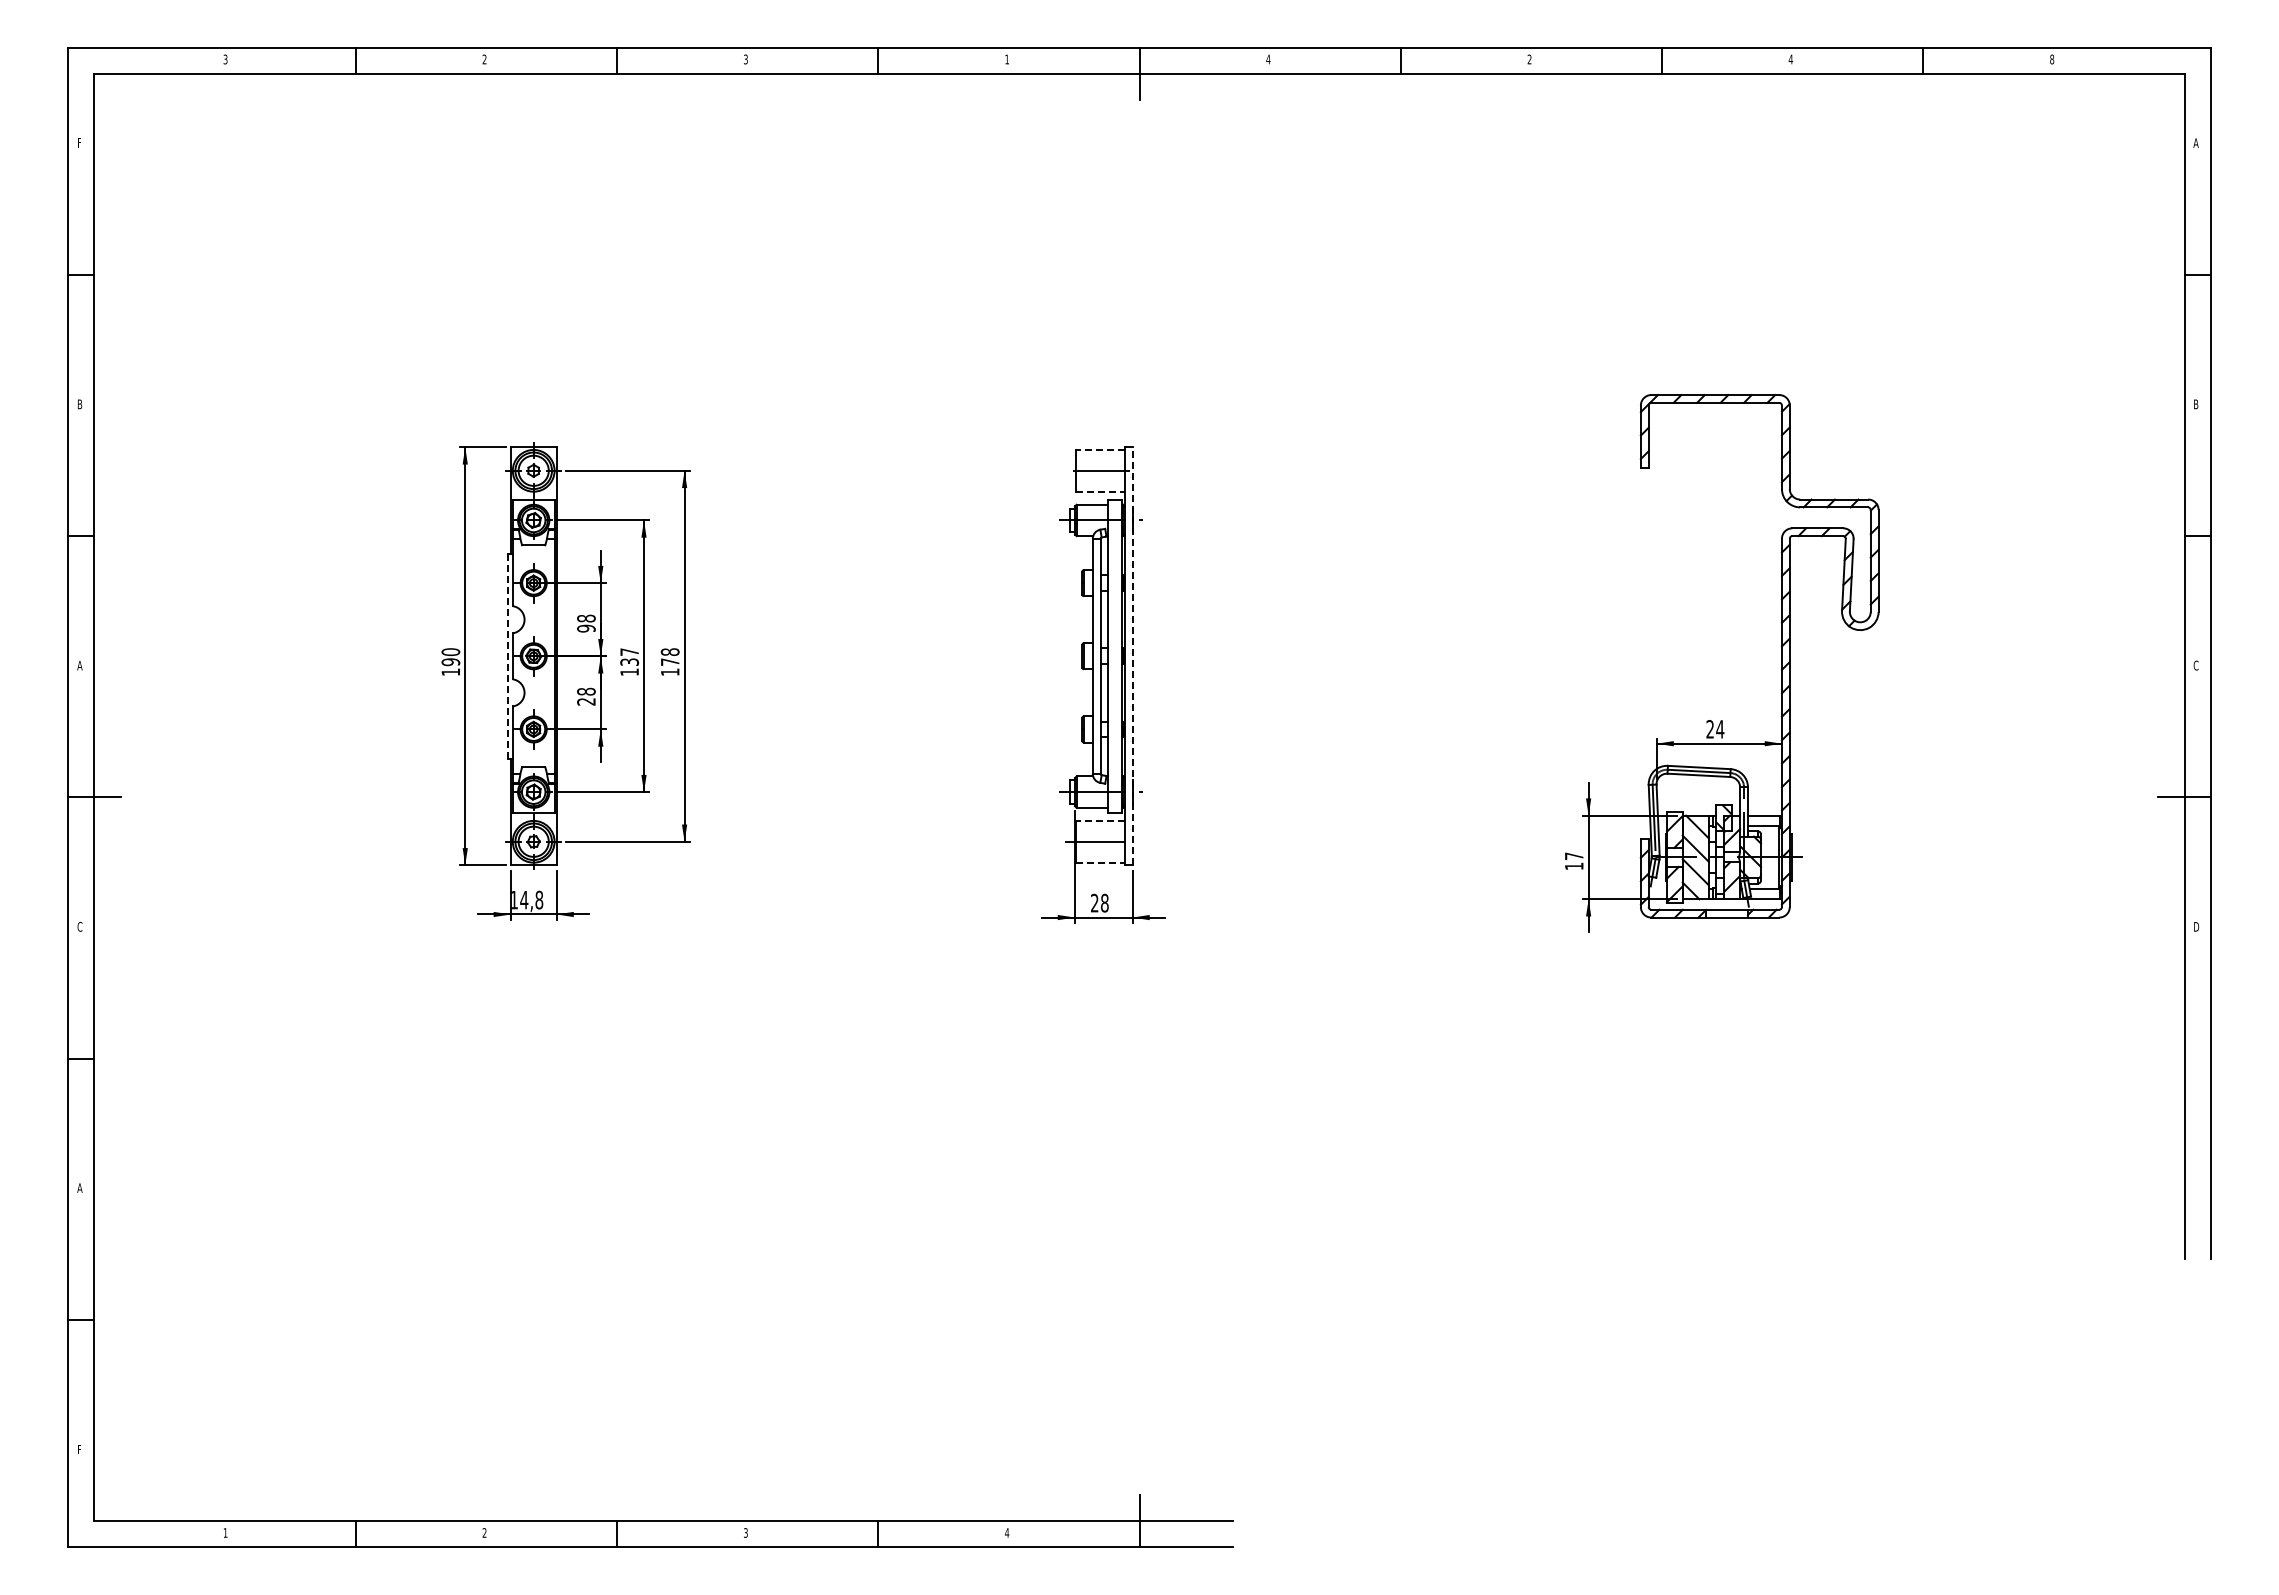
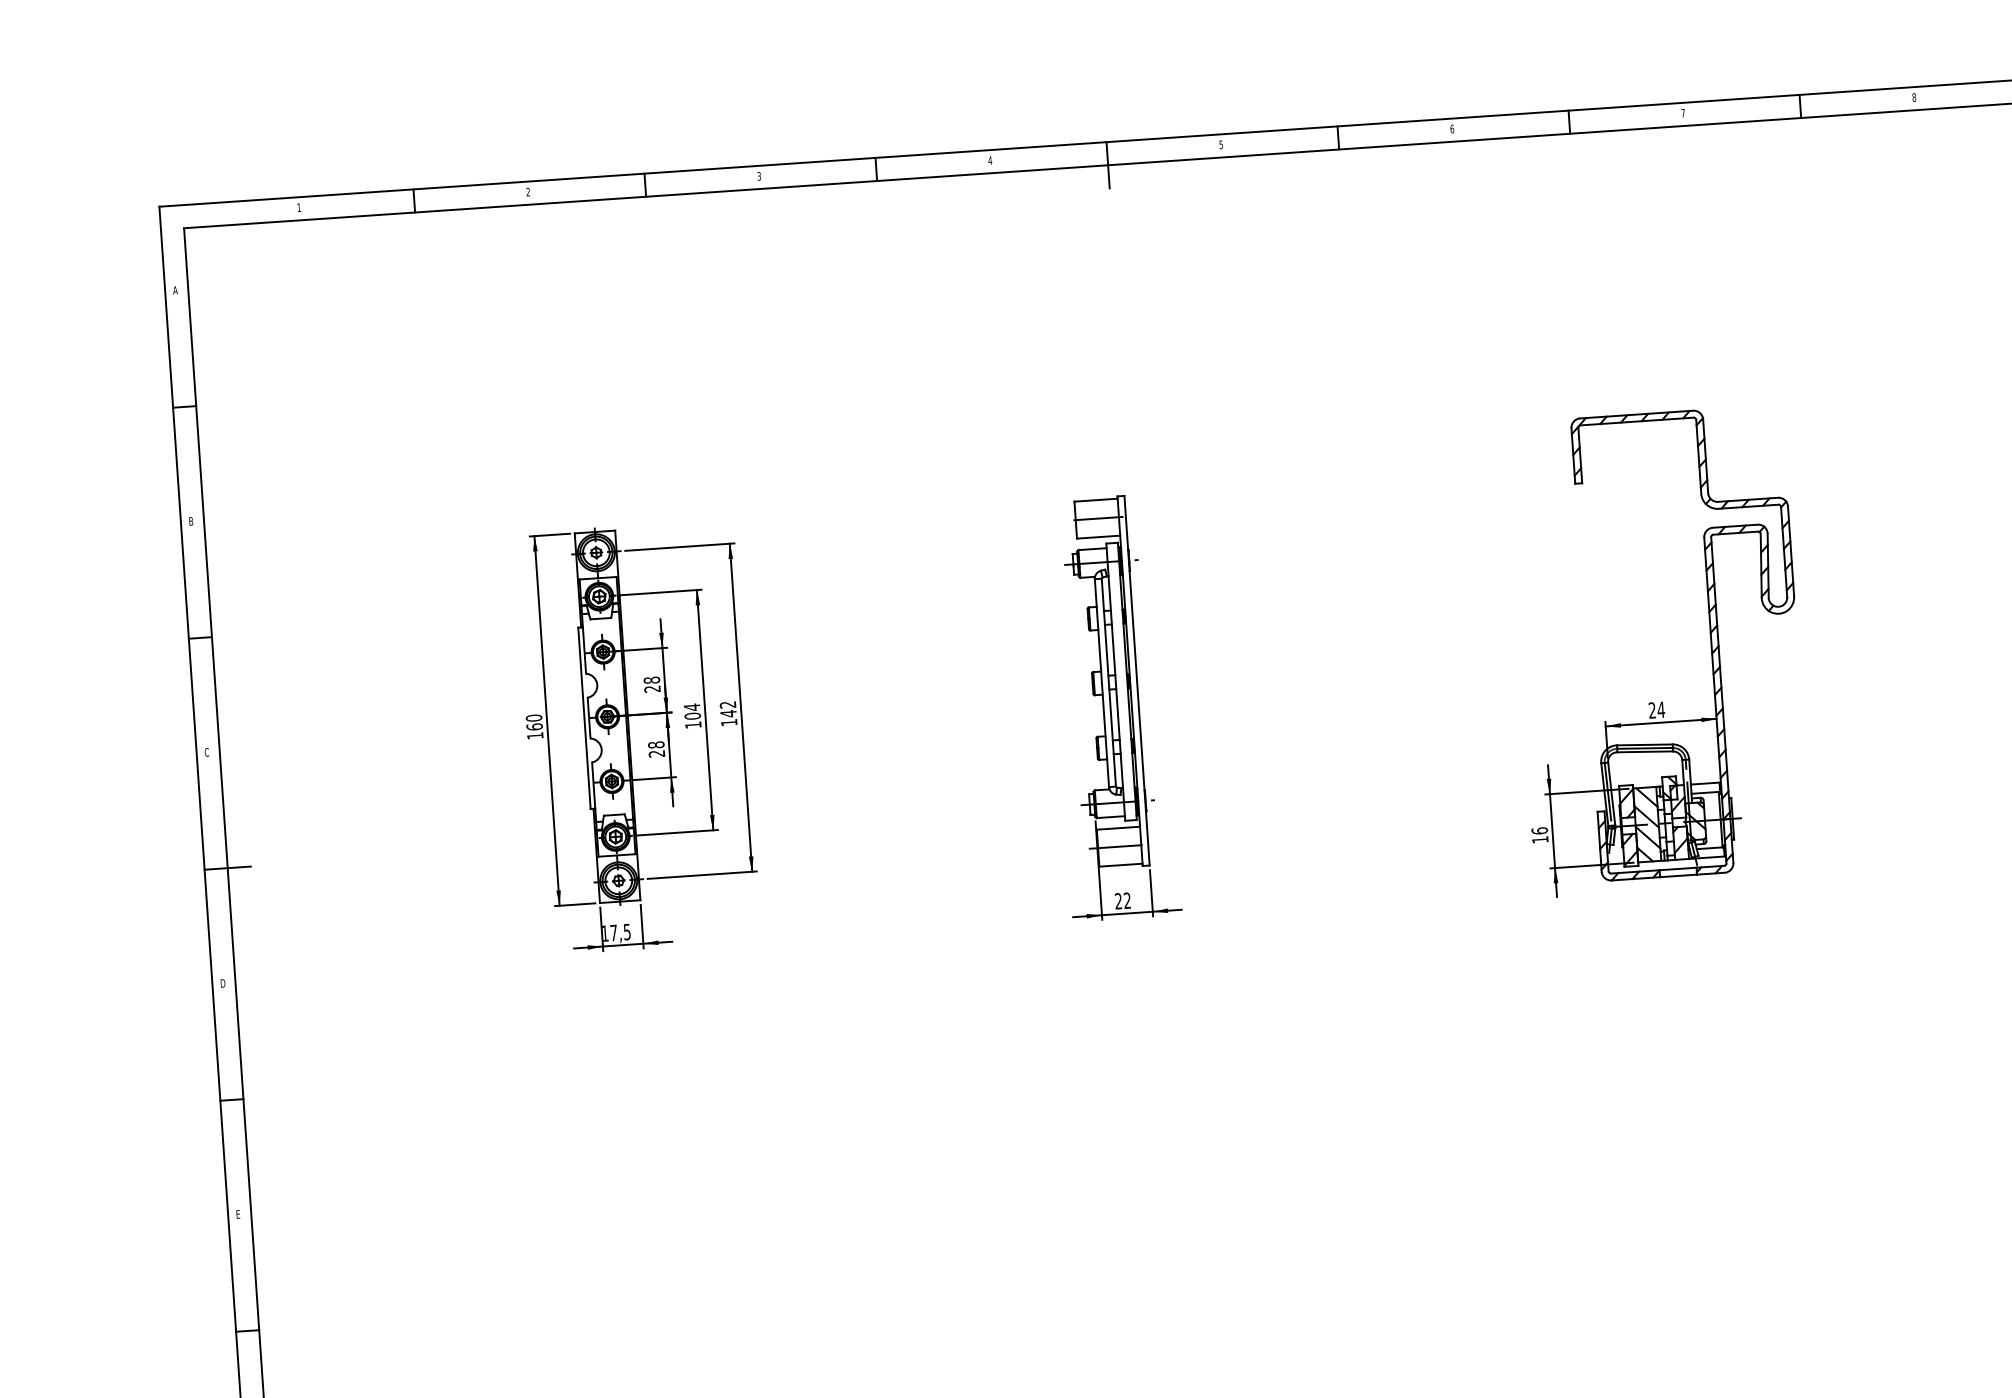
text: (225, 59) -> (299, 207), 3 -> 1
text: (1007, 59) -> (990, 160), 1 -> 4
text: (1268, 59) -> (1221, 144), 4 -> 5
text: (1529, 59) -> (1452, 129), 2 -> 6
text: (1790, 59) -> (1682, 113), 4 -> 7
text: (79, 142) -> (174, 289), F -> A
line: (1099, 449) -> (1095, 499), dashed -> solid
line: (1100, 491) -> (1098, 536), dashed -> solid
text: (586, 628) -> (652, 689), 98 -> 28
line: (1132, 655) -> (1137, 680), dashed -> solid
line: (507, 656) -> (584, 718), dashed -> solid
text: (629, 657) -> (692, 712), 137 -> 104
text: (669, 657) -> (727, 709), 178 -> 142
text: (450, 662) -> (534, 727), 190 -> 160
text: (79, 665) -> (206, 752), A -> C
line: (1099, 820) -> (1117, 827), dashed -> solid
text: (1573, 856) -> (1539, 831), 17 -> 16
line: (1100, 862) -> (1121, 864), dashed -> solid
text: (531, 899) -> (620, 932), 14,8 -> 17,5
text: (1104, 902) -> (1127, 900), 28 -> 22
text: (79, 926) -> (222, 983), C -> D
text: (79, 1187) -> (237, 1213), A -> E

